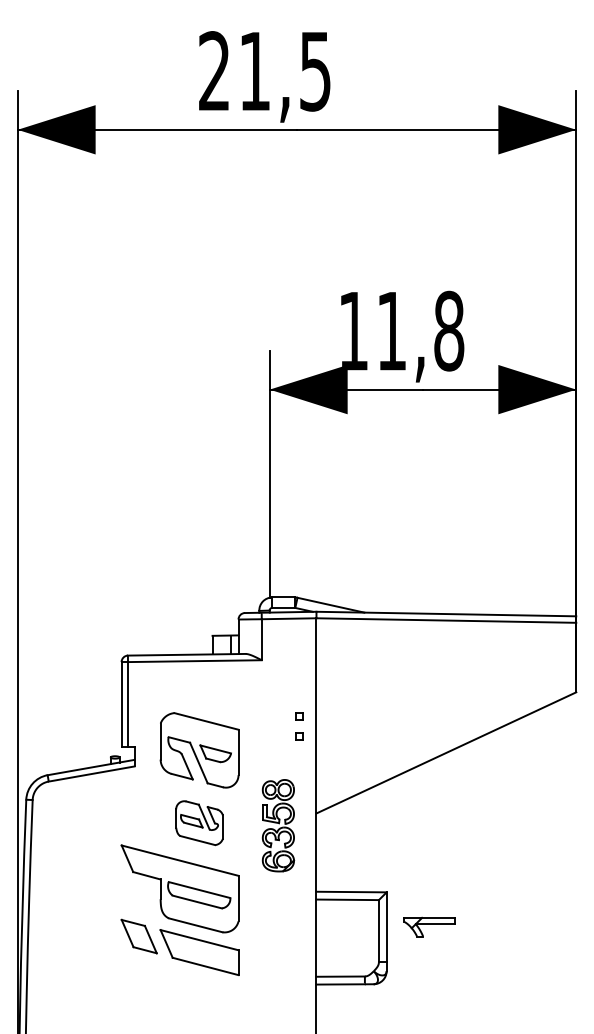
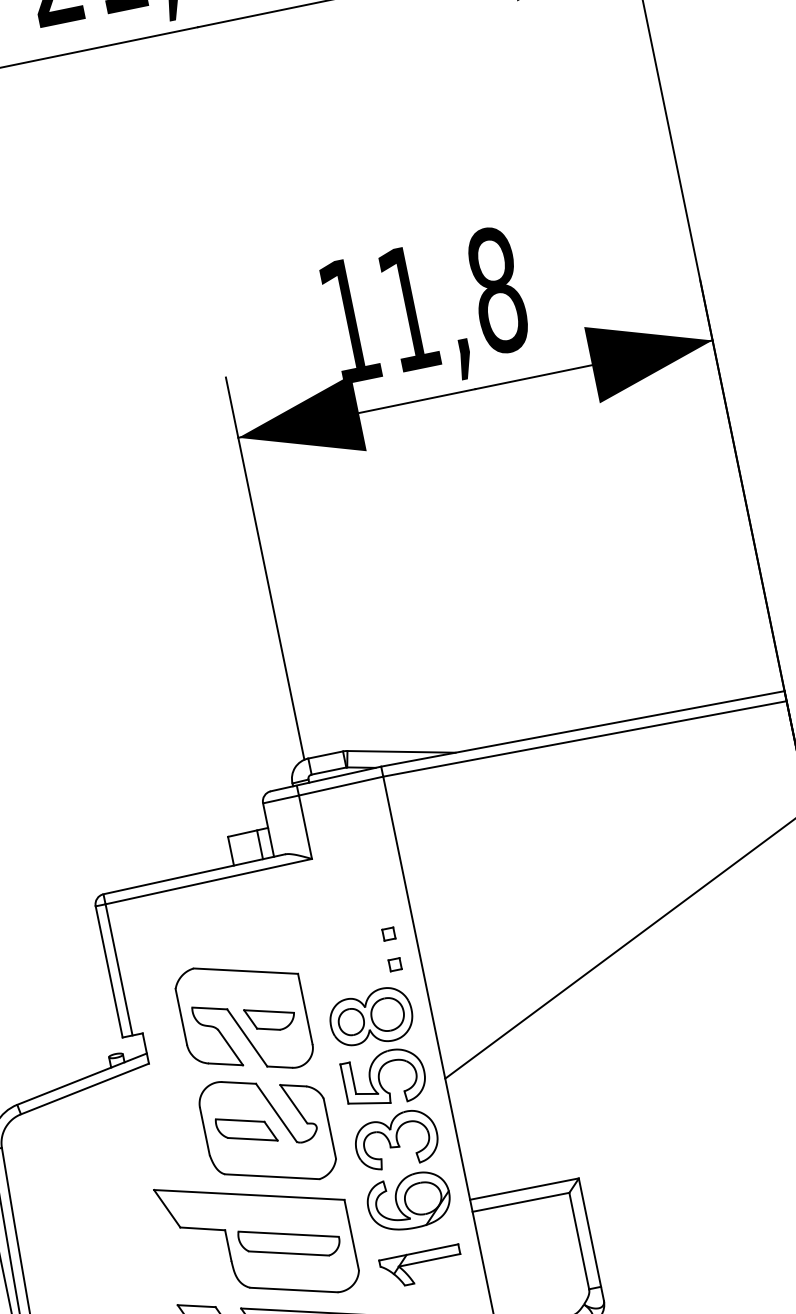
part: (199, 822) -> (267, 1129), size x1.67
part: (278, 825) -> (390, 1109), size x1.67
part: (429, 926) -> (420, 1265), moved

